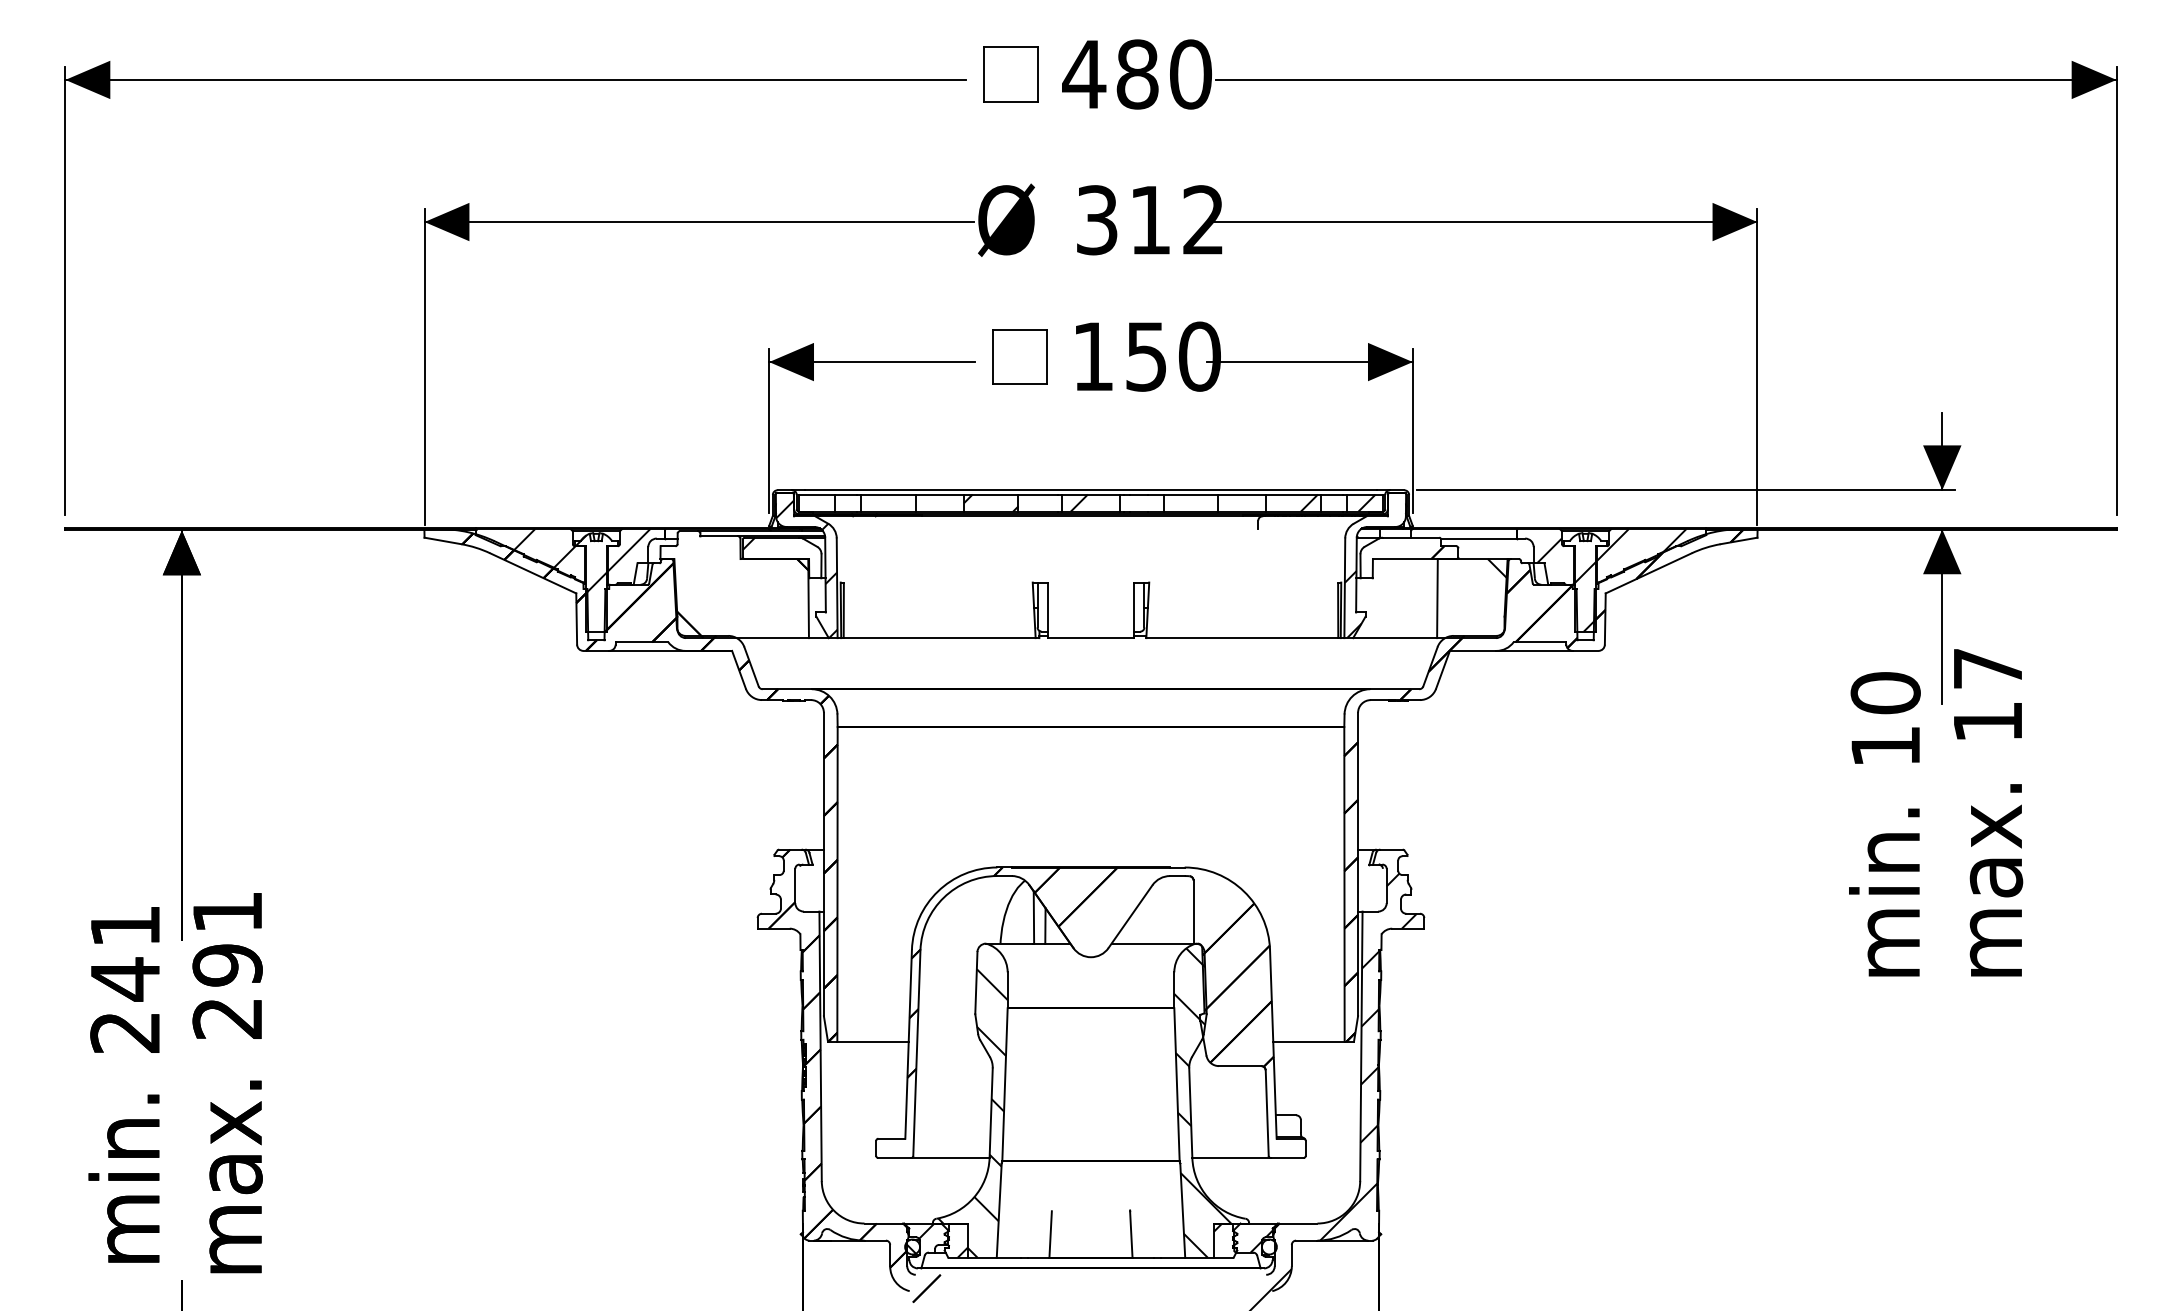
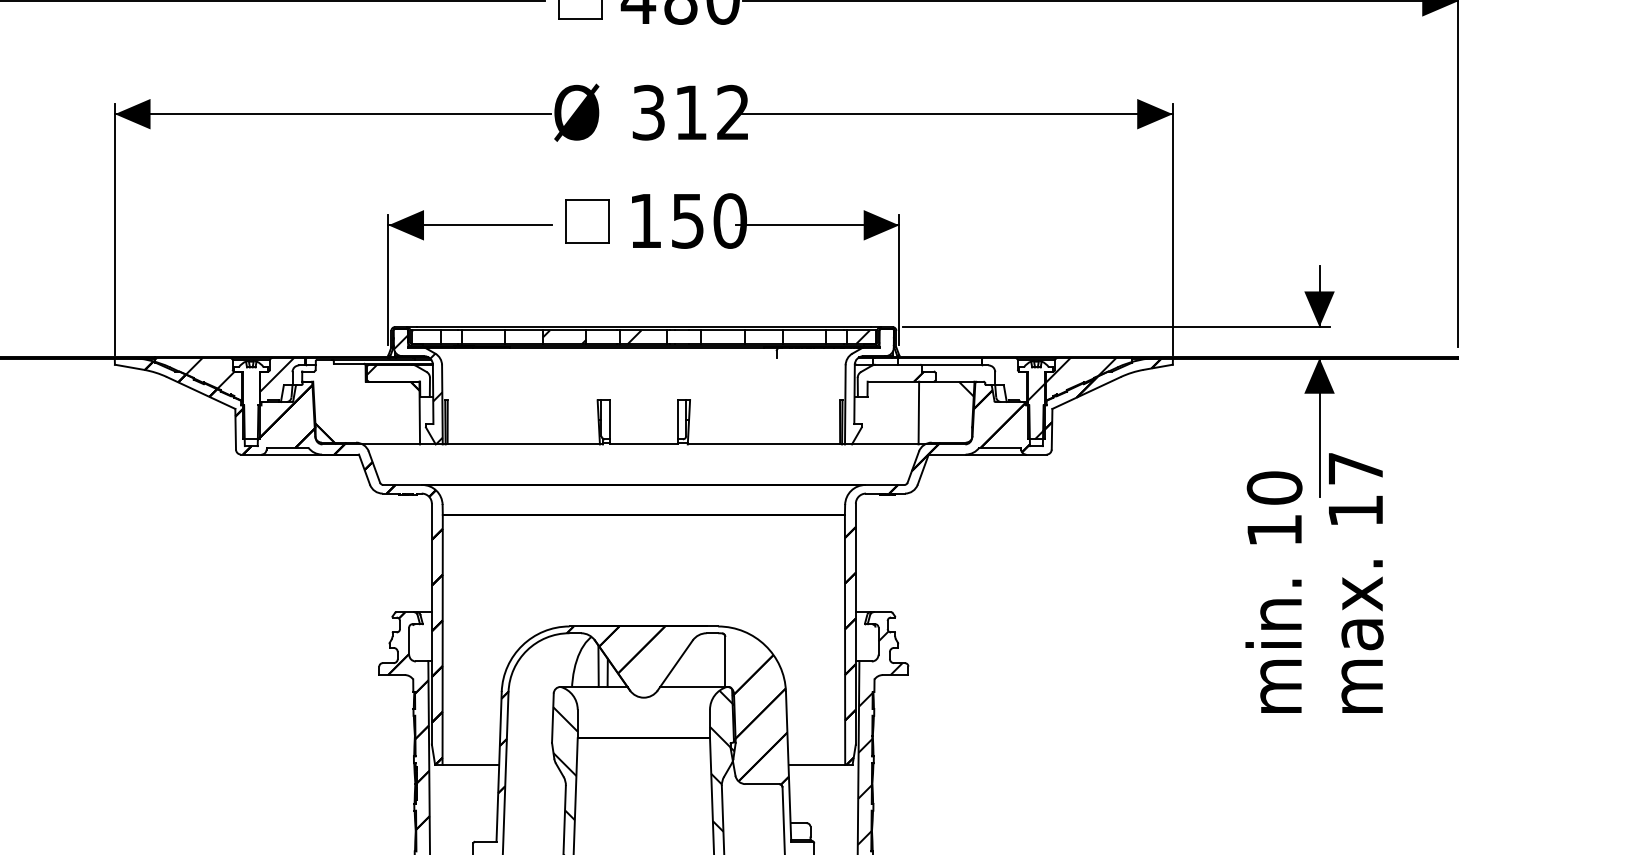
hatch: (1309, 502) -> (817, 336), removed
hatch: (1555, 561) -> (1012, 383), removed
hatch: (591, 583) -> (247, 401), removed
hatch: (1352, 604) -> (851, 417), removed

